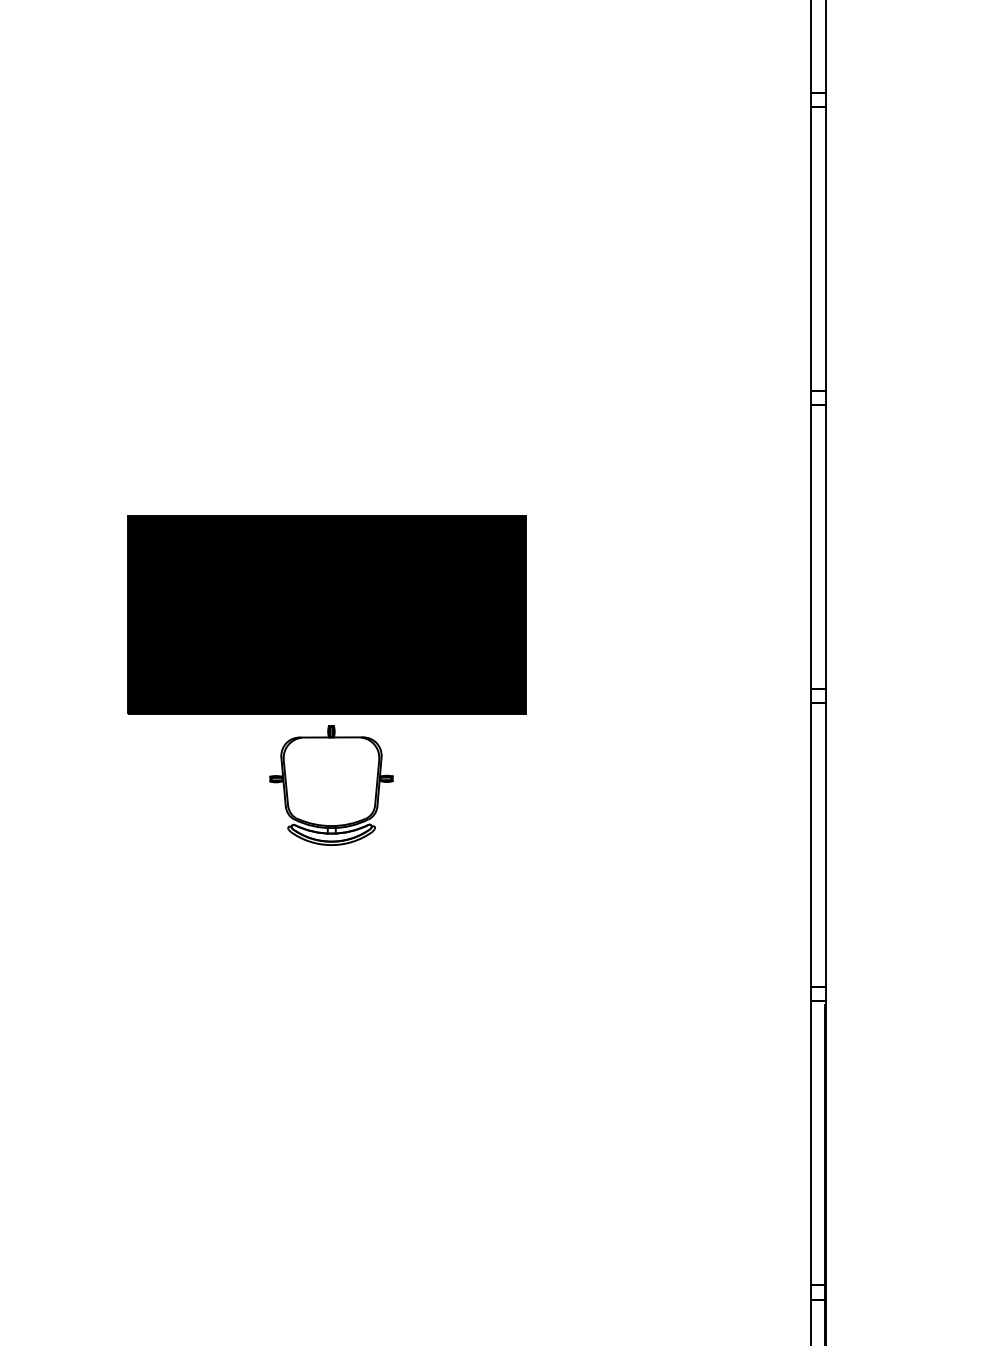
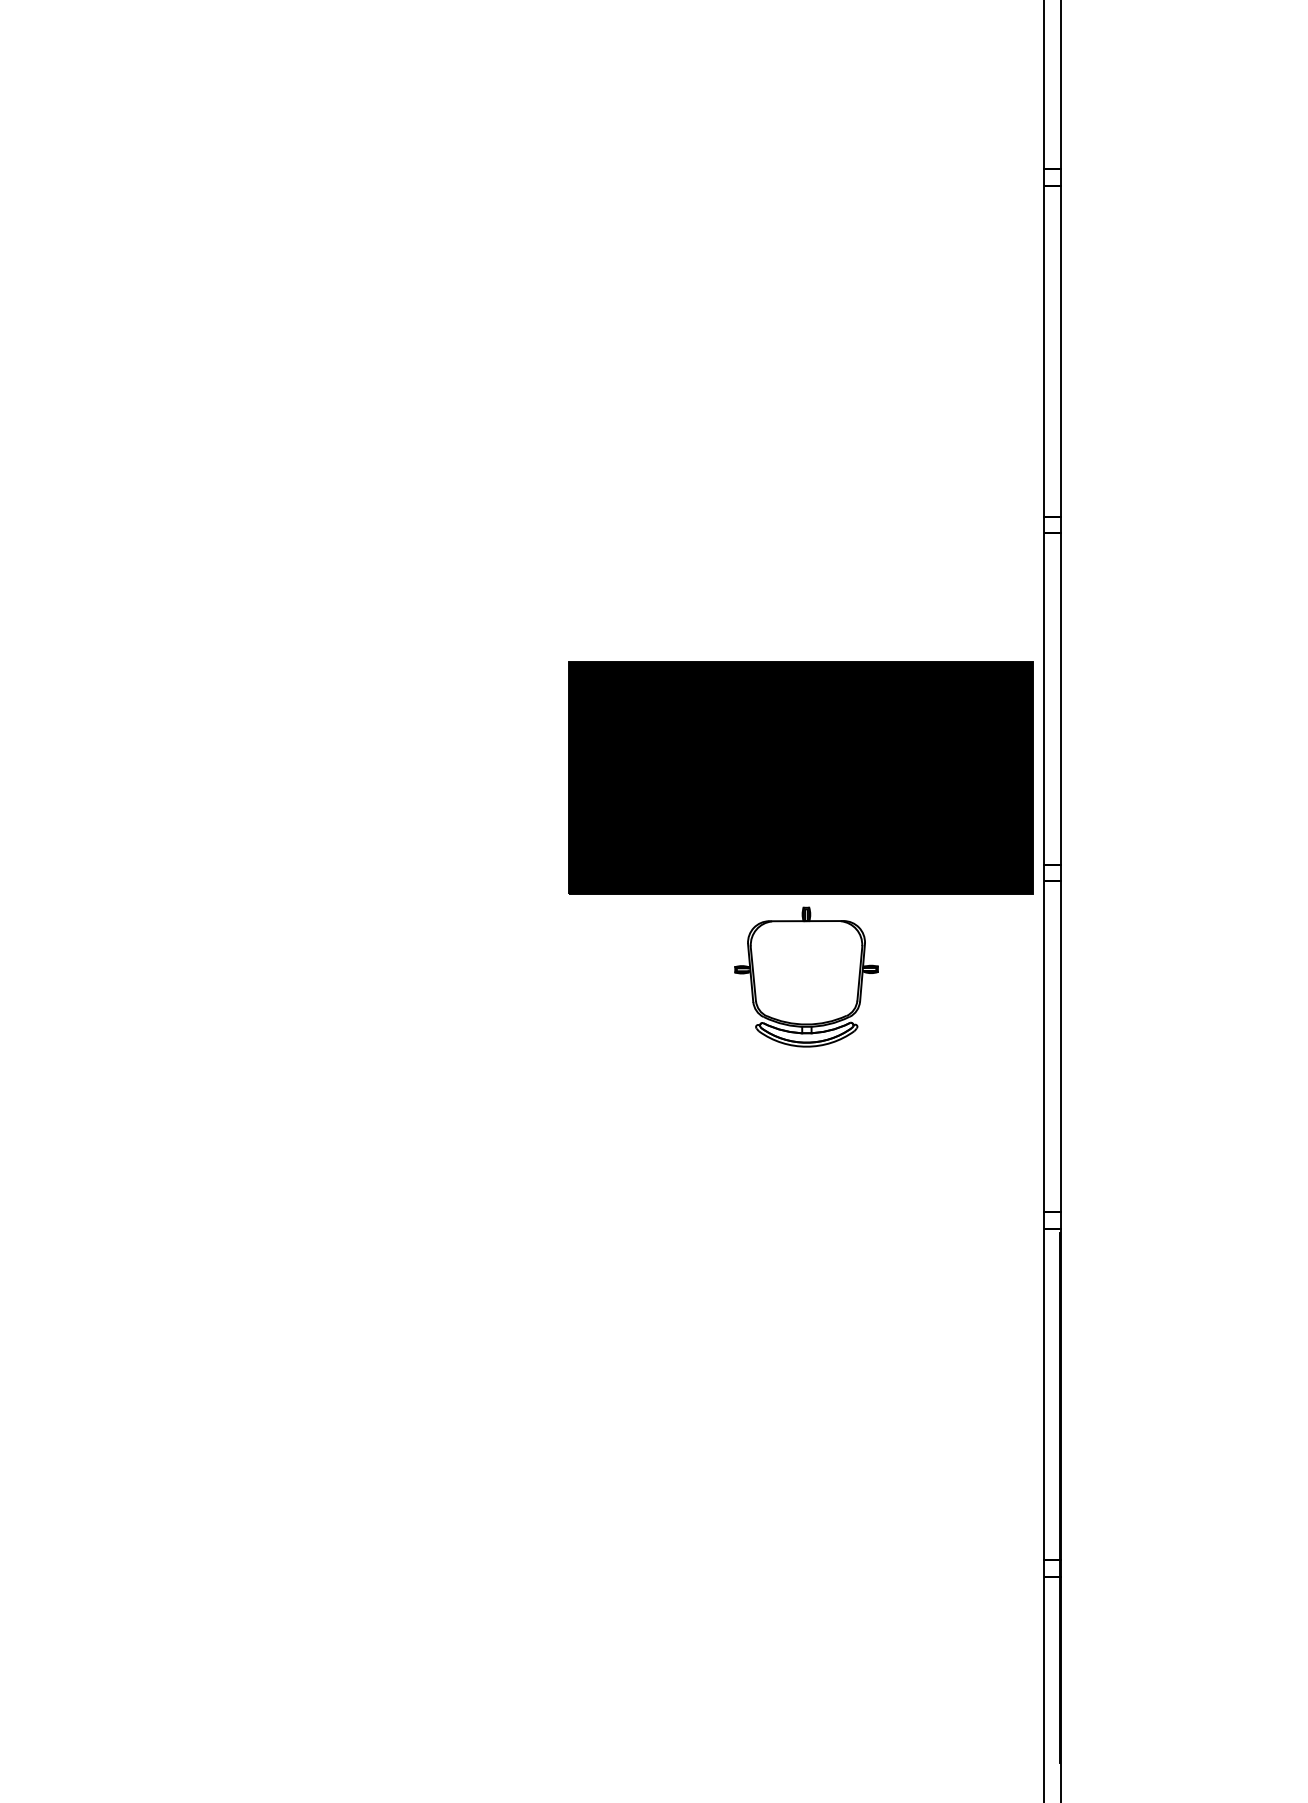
part: (326, 680) -> (800, 854), moved

